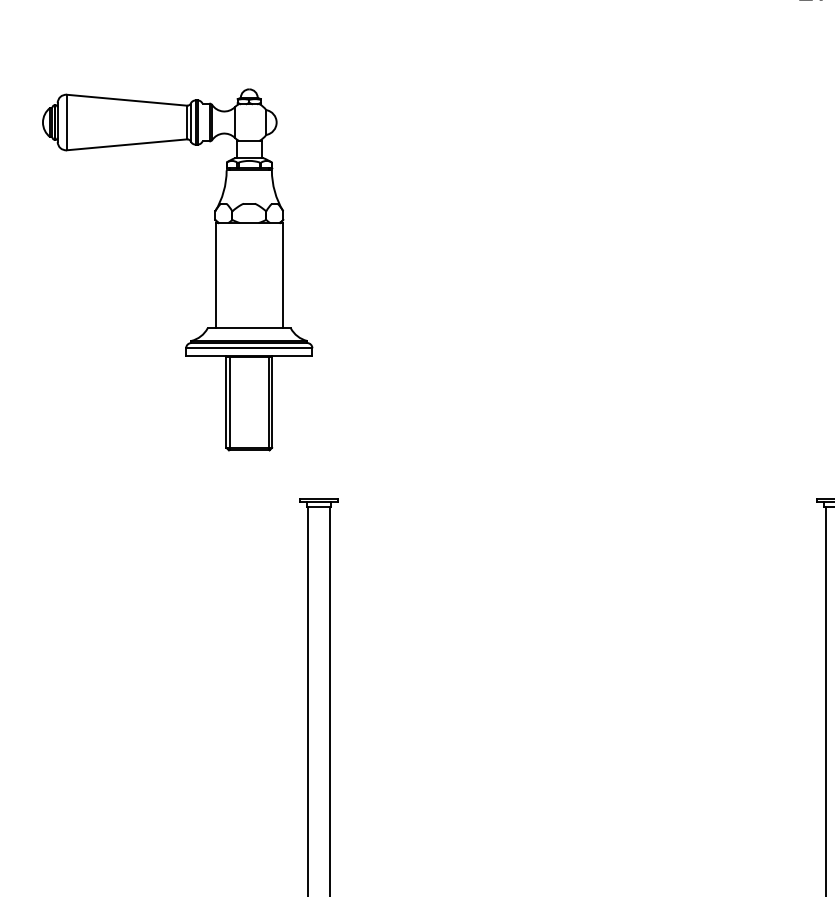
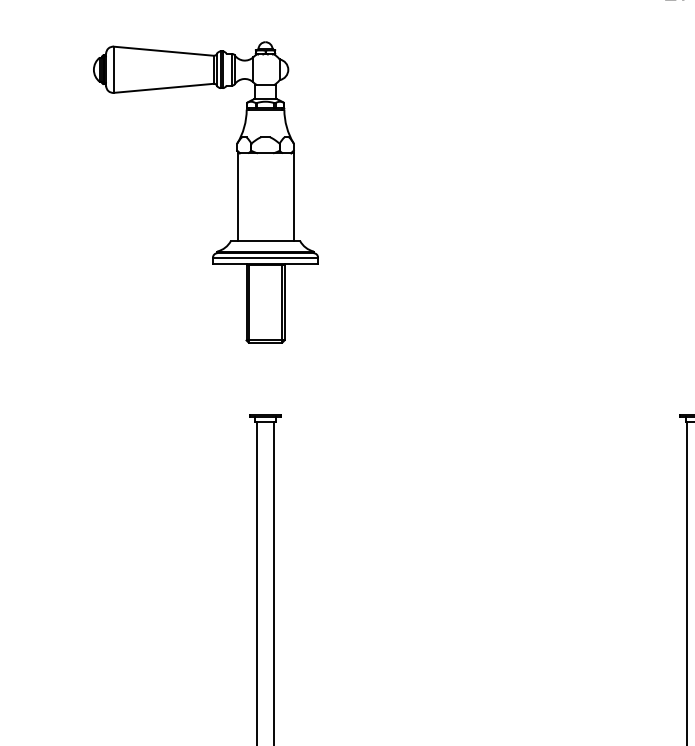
part: (215, 270) -> (237, 192), moved

